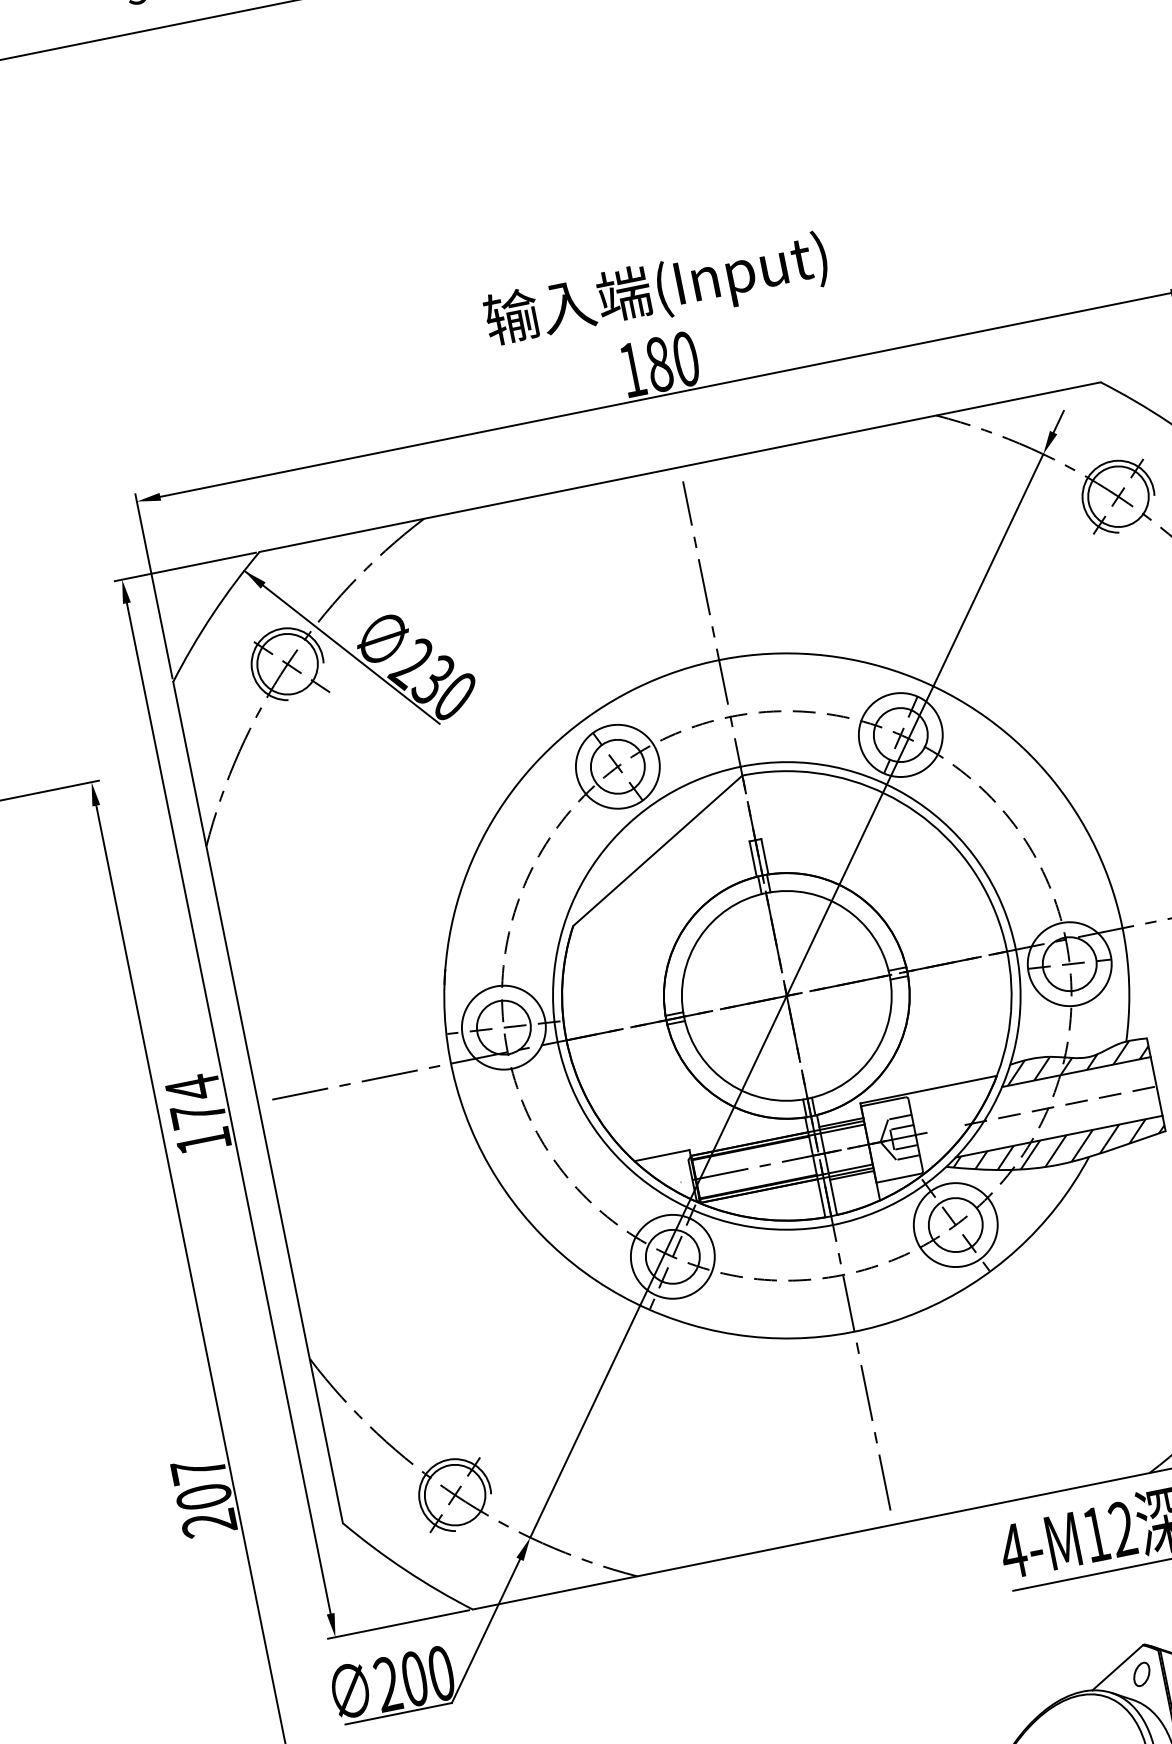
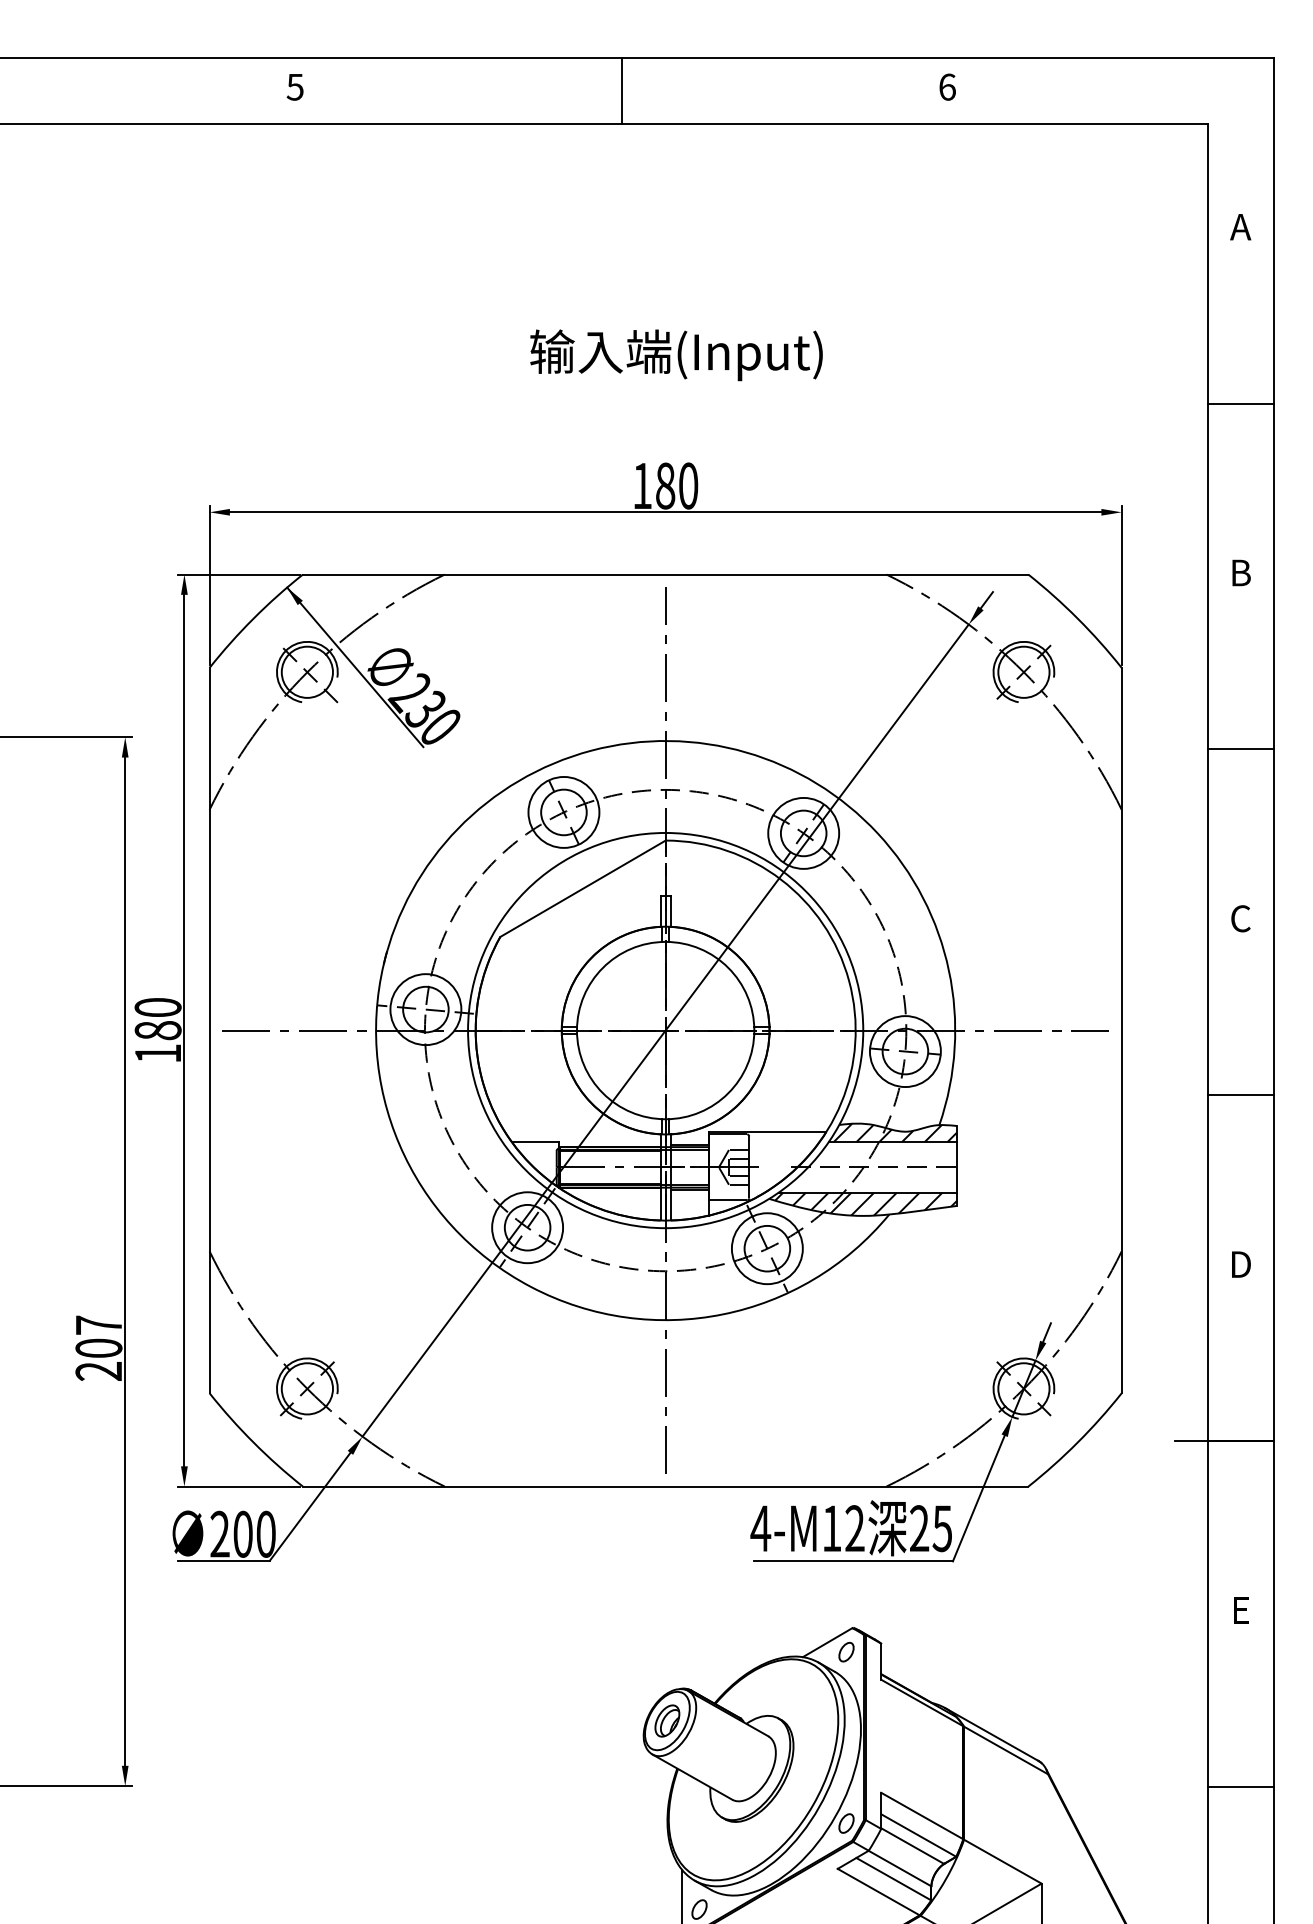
text: (656, 292) -> (676, 355), moved
text: (194, 1100) -> (157, 1018), 174 -> 180

